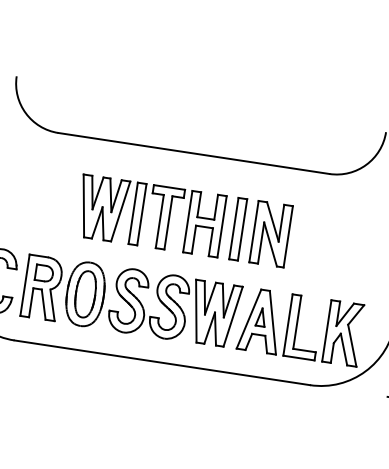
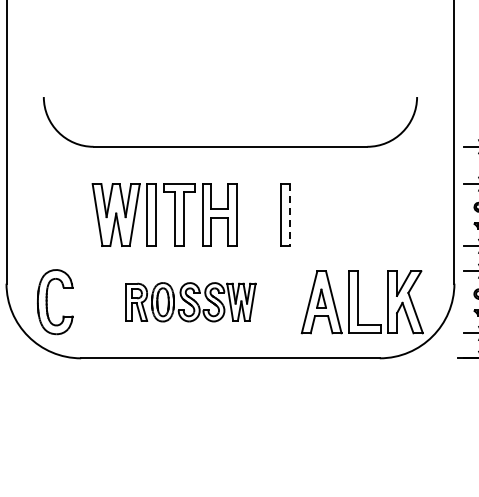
part: (142, 214) -> (156, 214), moved
line: (242, 230) -> (289, 215), solid -> dashed
part: (270, 233) -> (318, 214), removed
part: (131, 301) -> (190, 302), size x0.6

